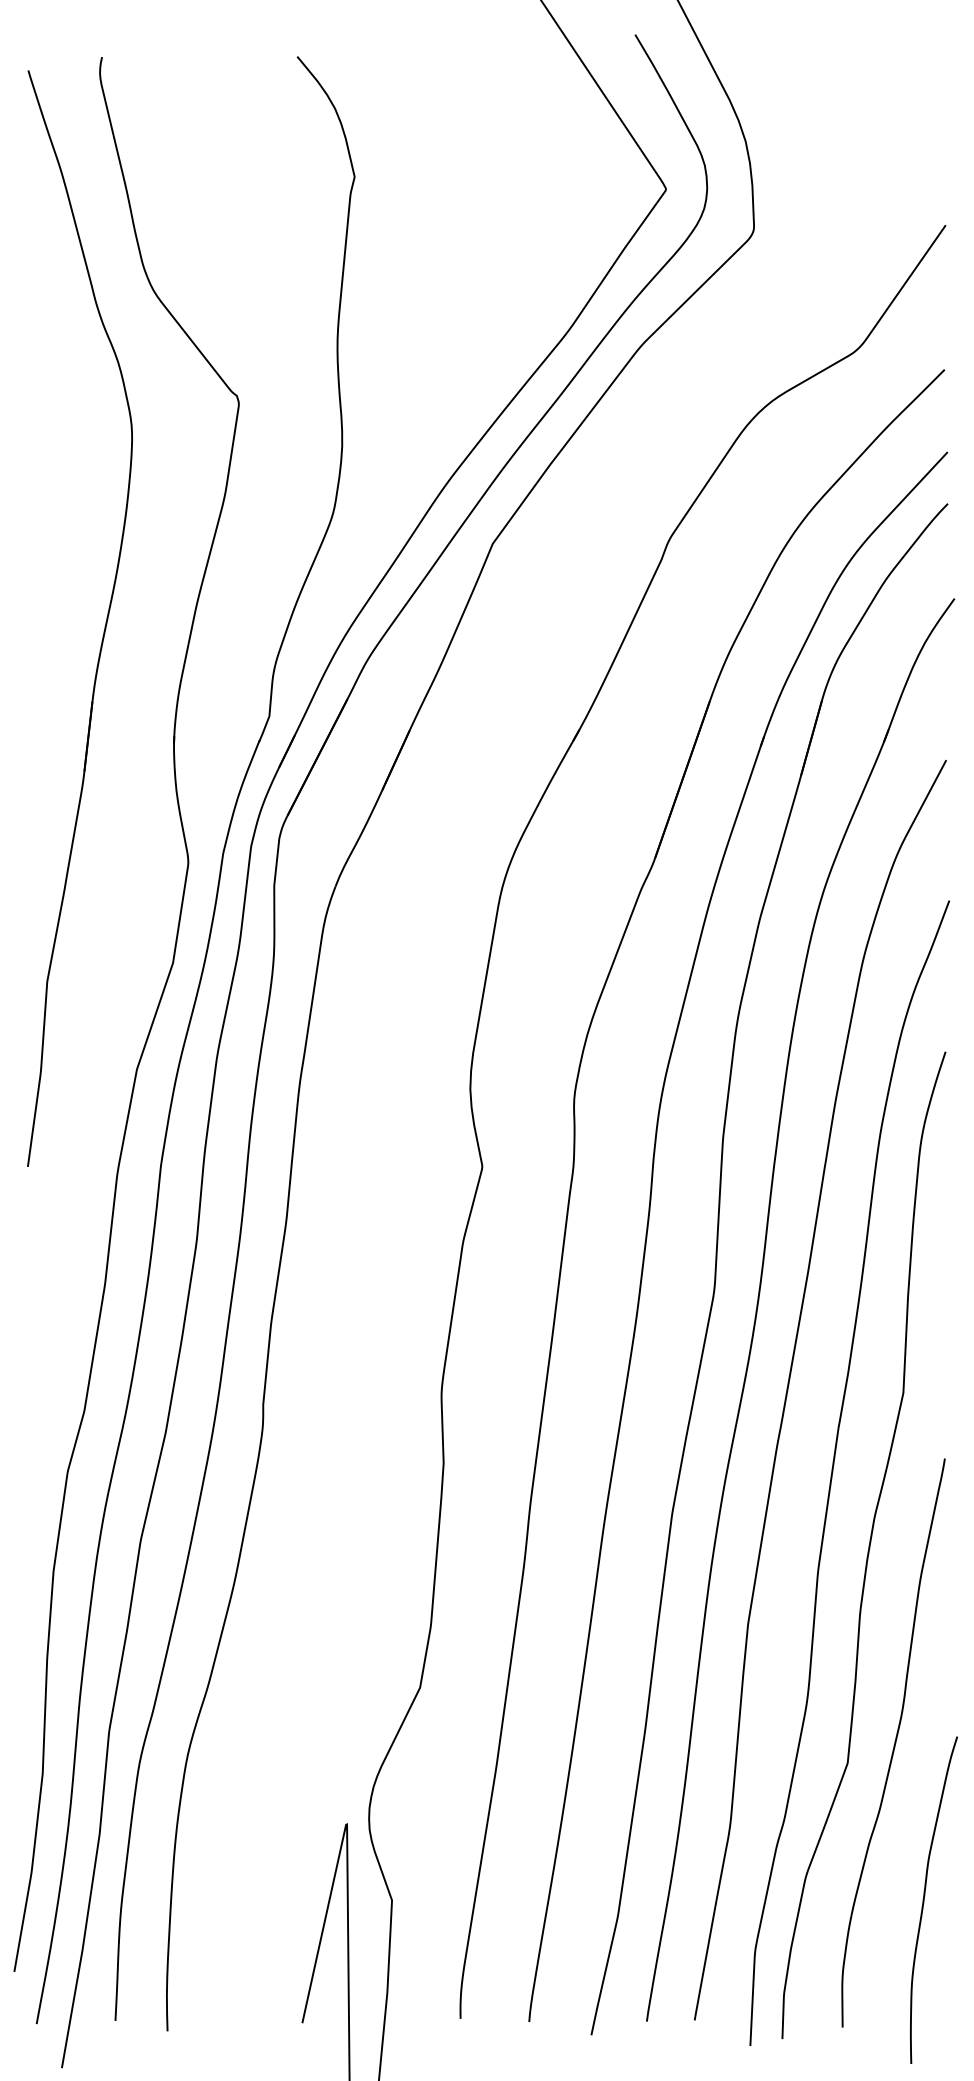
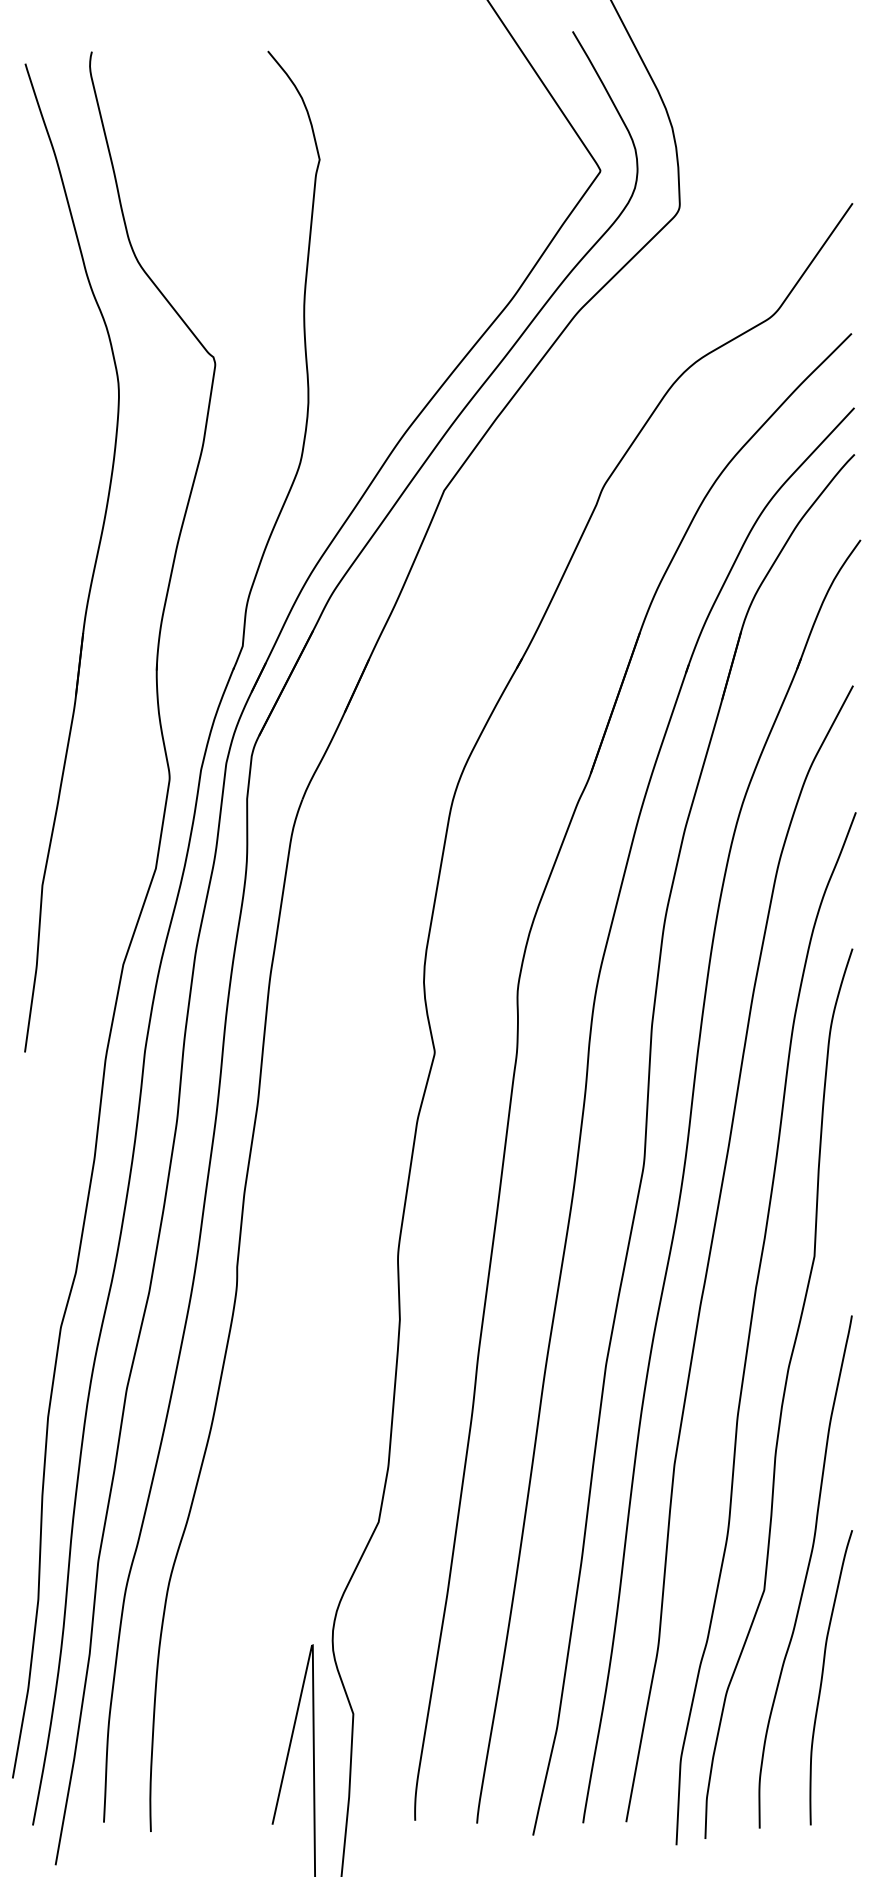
curve: (925, 1895) -> (823, 1673), moved

